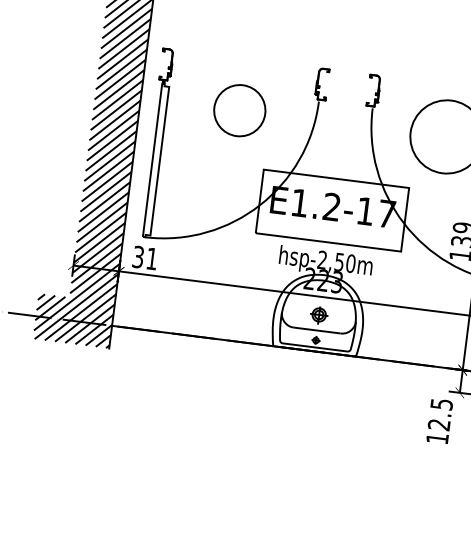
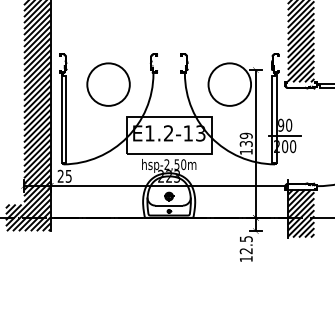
circle: (239, 110) -> (108, 84), size x1.43
text: (386, 214) -> (200, 133), E1.2-17 -> E1.2-13
text: (144, 258) -> (64, 176), 31 -> 25

